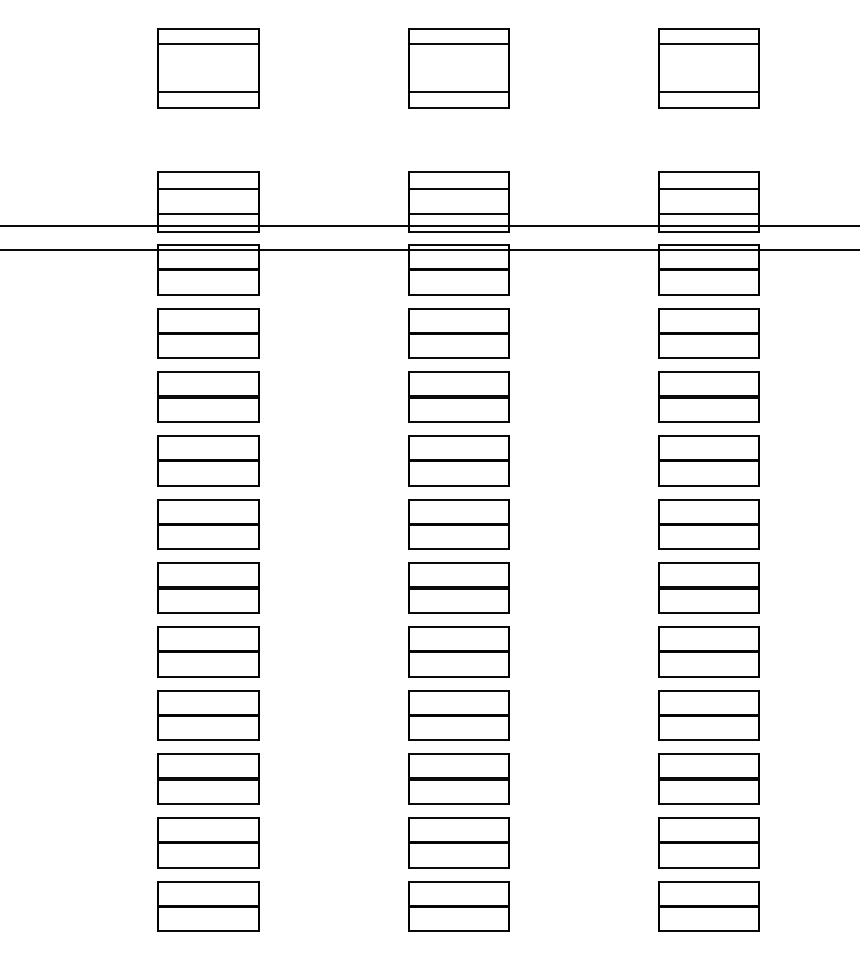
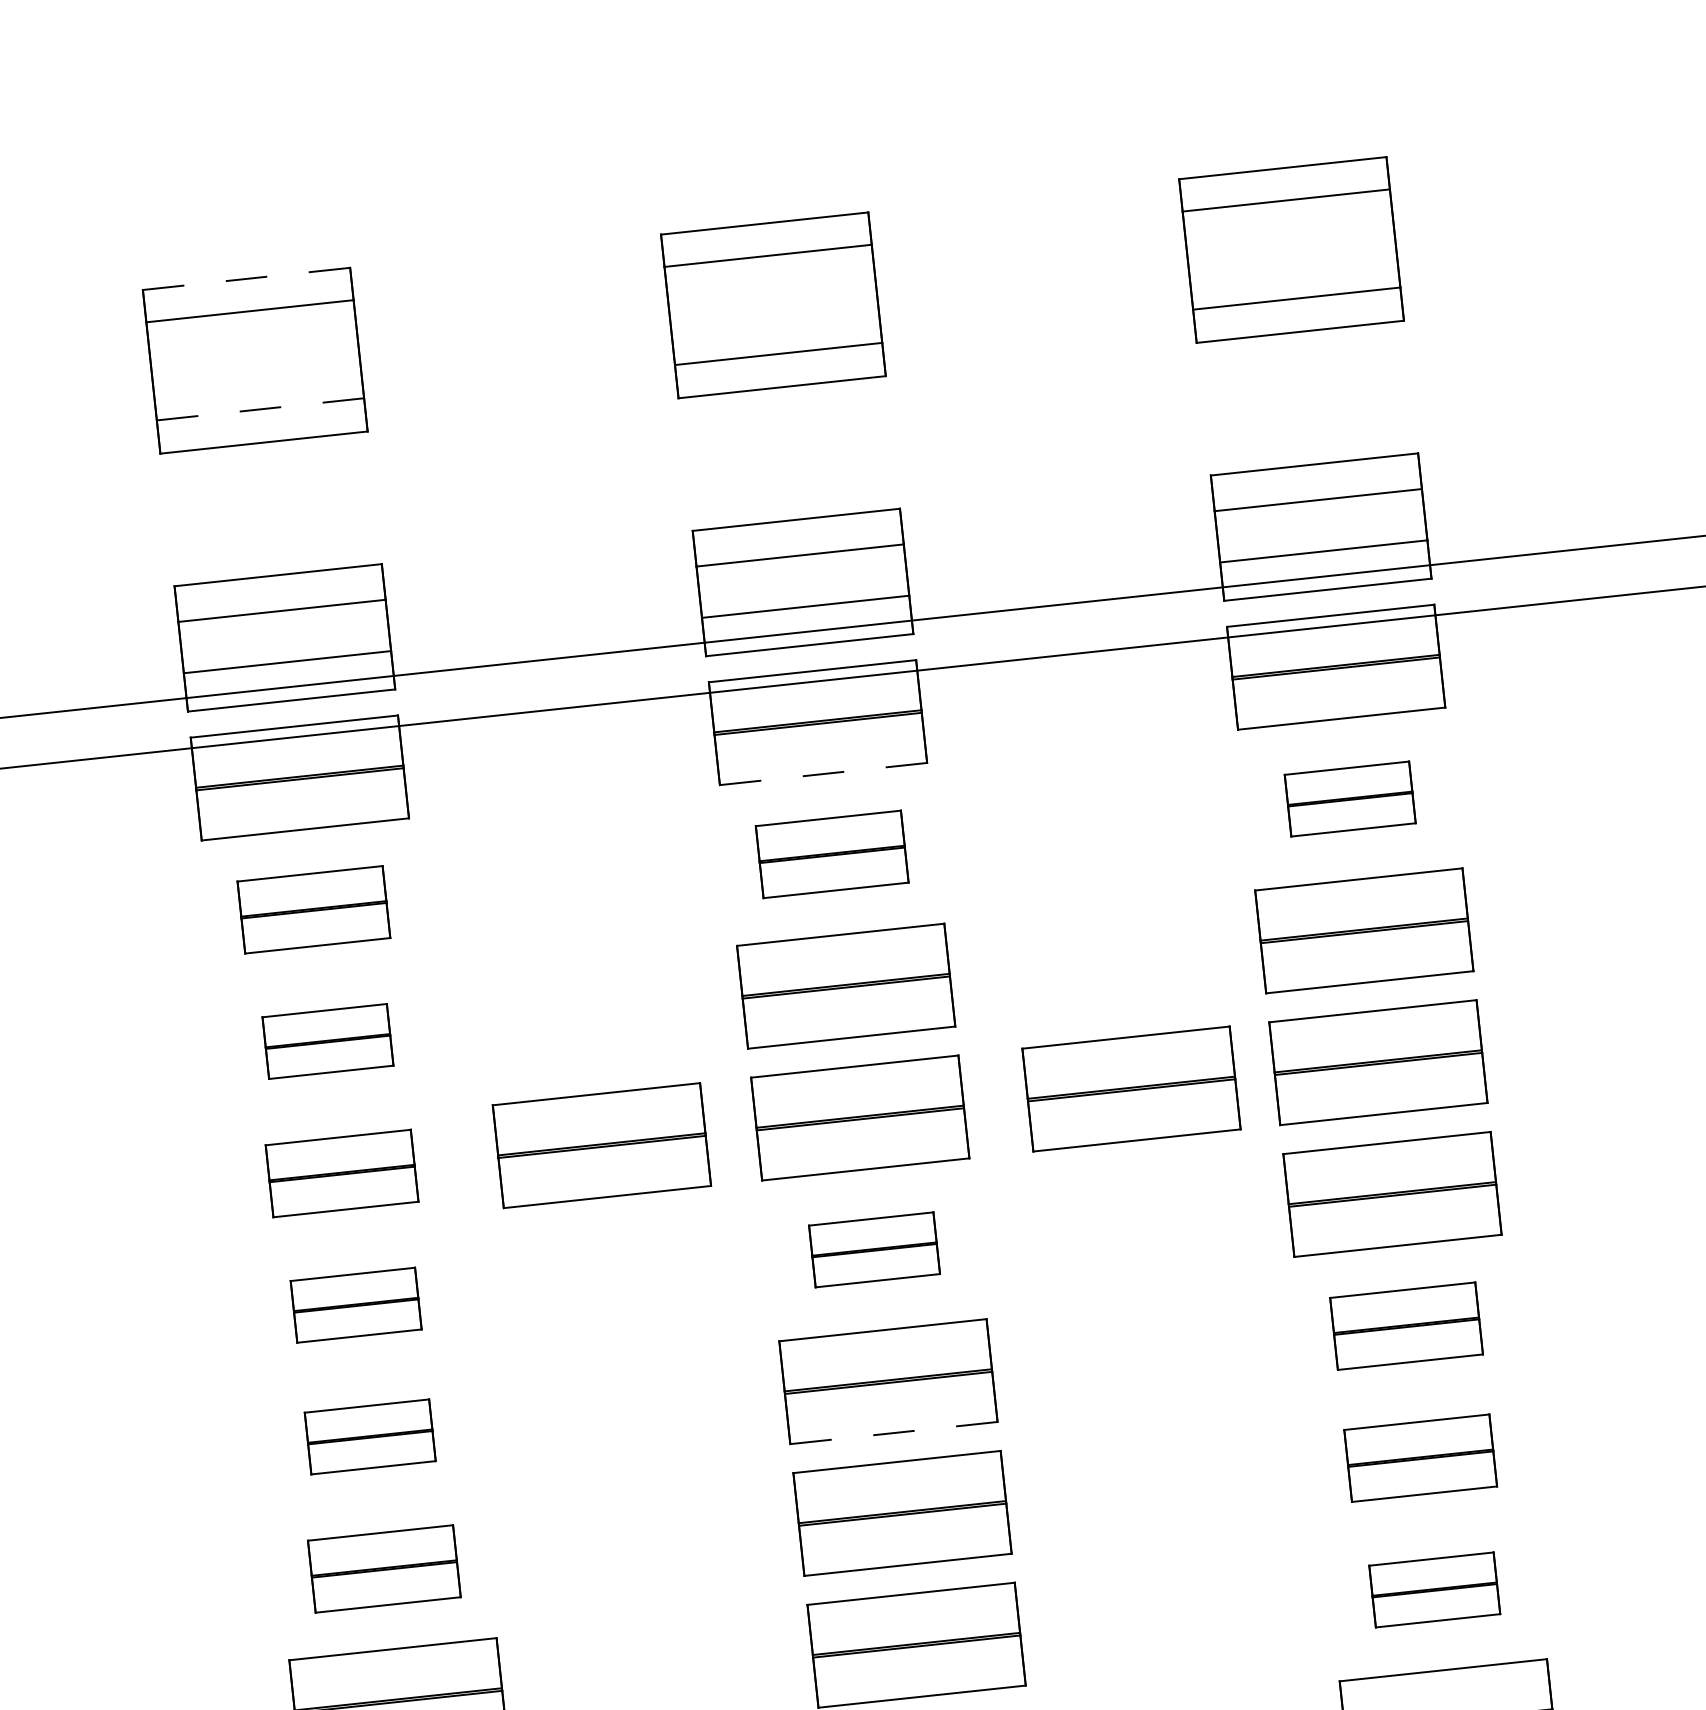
line: (208, 28) -> (246, 278), solid -> dashed
line: (209, 91) -> (262, 408), solid -> dashed
line: (459, 294) -> (824, 773), solid -> dashed
part: (208, 333) -> (313, 909), size x0.7
part: (458, 333) -> (831, 854), size x0.7
part: (708, 333) -> (1349, 799), size x0.6
part: (208, 396) -> (327, 1040), size x0.6
part: (208, 460) -> (341, 1172), size x0.7
part: (333, 460) -> (600, 1145), added
part: (589, 460) -> (1130, 1088), added
part: (208, 524) -> (356, 1305), size x0.6
part: (458, 524) -> (873, 1250), size x0.6
part: (208, 587) -> (370, 1435), size x0.6
part: (708, 587) -> (1405, 1325), size x0.7
line: (459, 612) -> (895, 1432), solid -> dashed
part: (208, 651) -> (384, 1568), size x0.7
part: (708, 651) -> (1419, 1457), size x0.7
part: (708, 715) -> (1433, 1590), size x0.6

